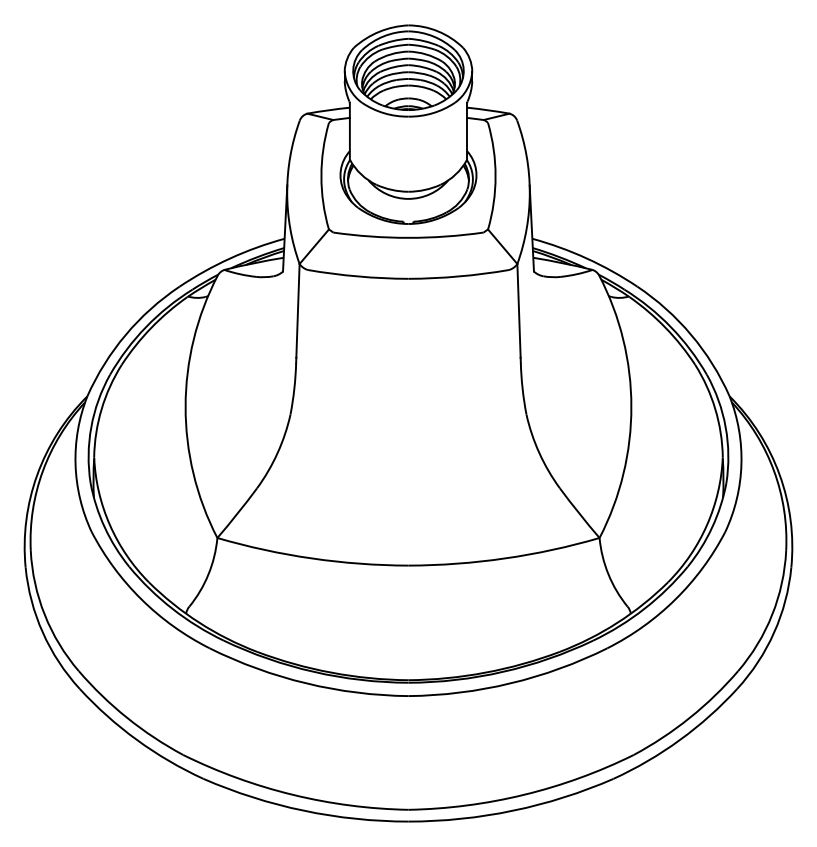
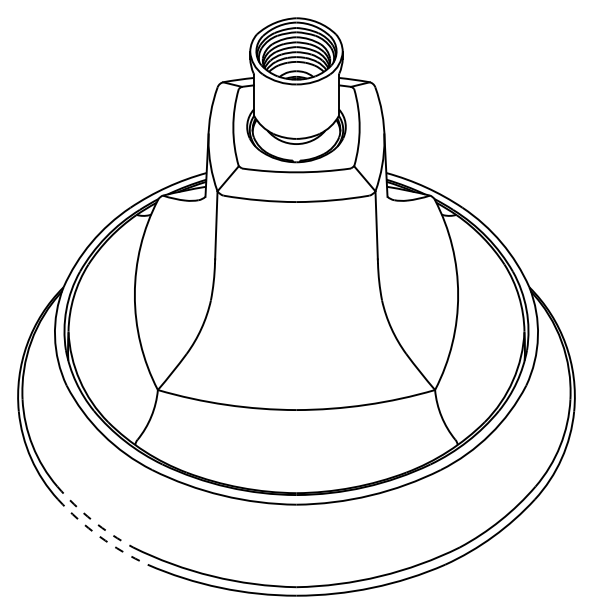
arc: (127, 717) -> (92, 520), solid -> dashed
arc: (137, 740) -> (99, 536), solid -> dashed

